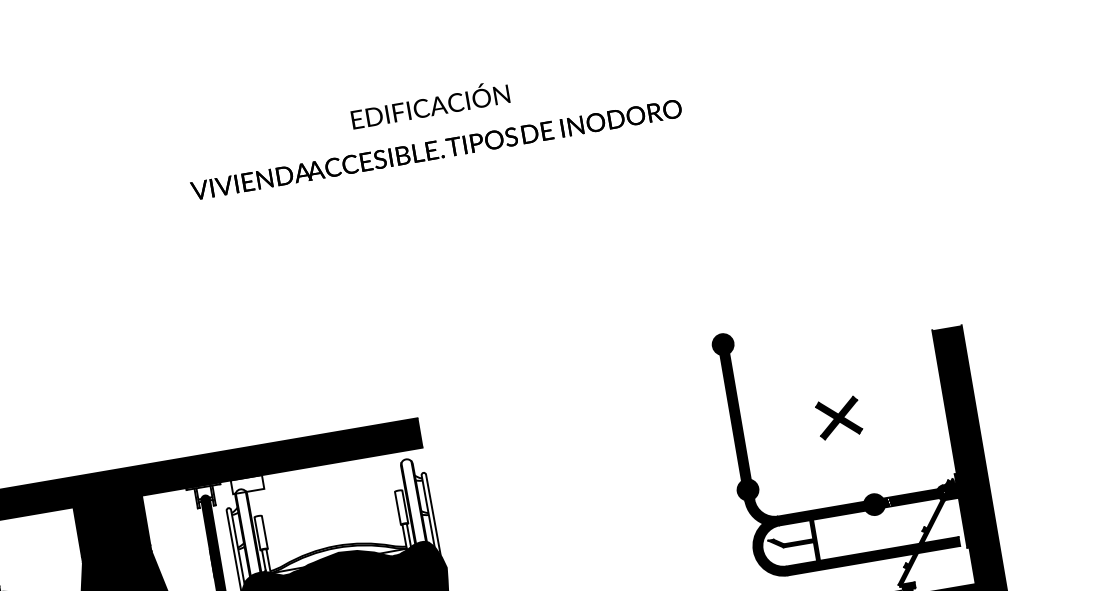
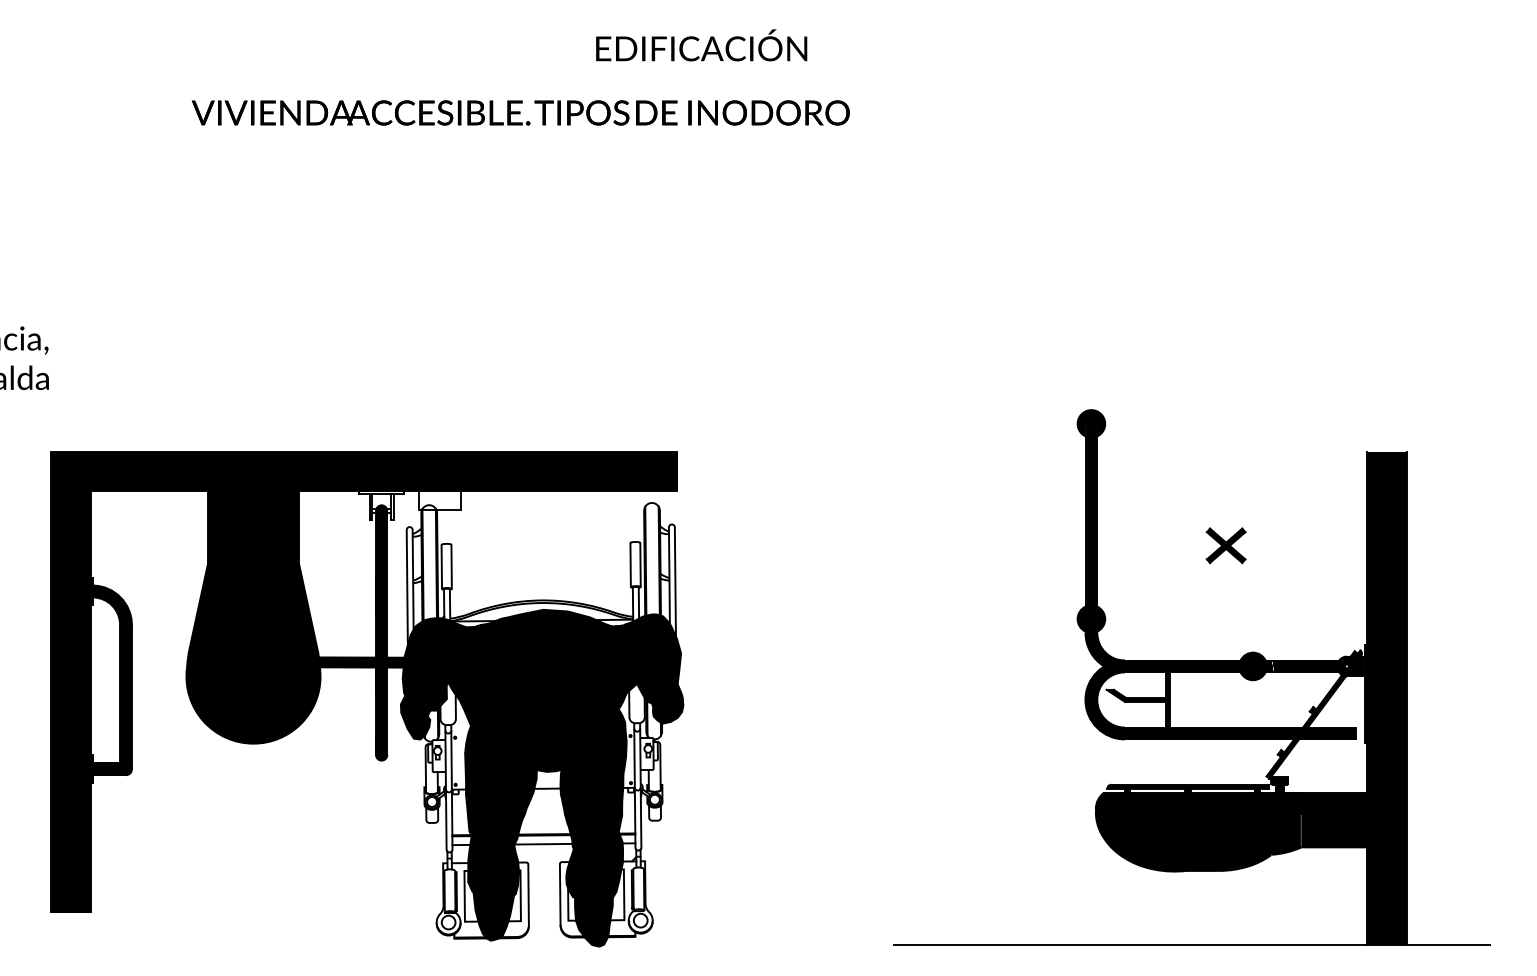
text: (430, 104) -> (701, 45), moved
text: (436, 149) -> (520, 112), moved
part: (838, 418) -> (1225, 545), size x0.7

